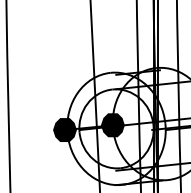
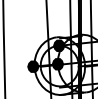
fill: (115, 88) -> (59, 45), added

